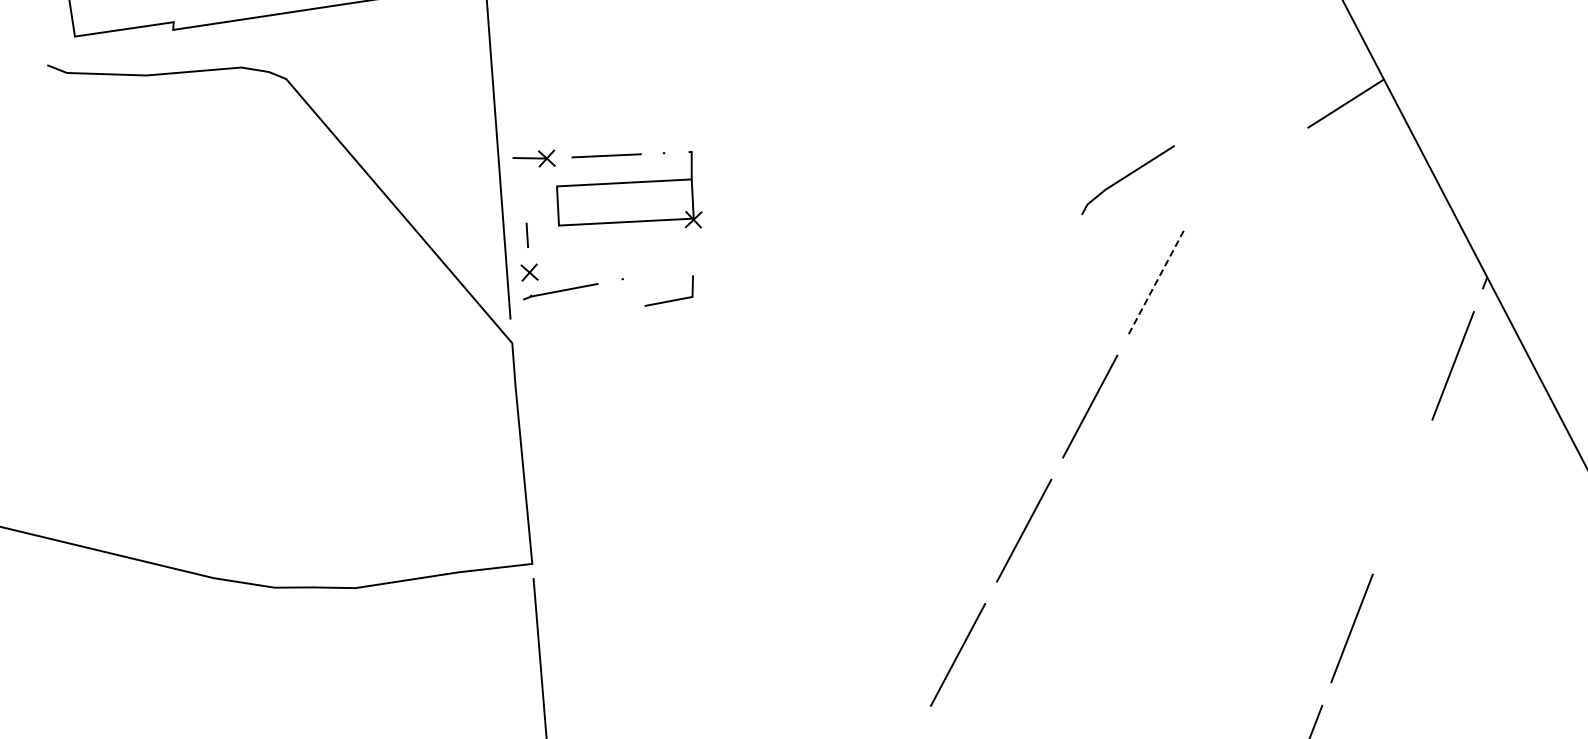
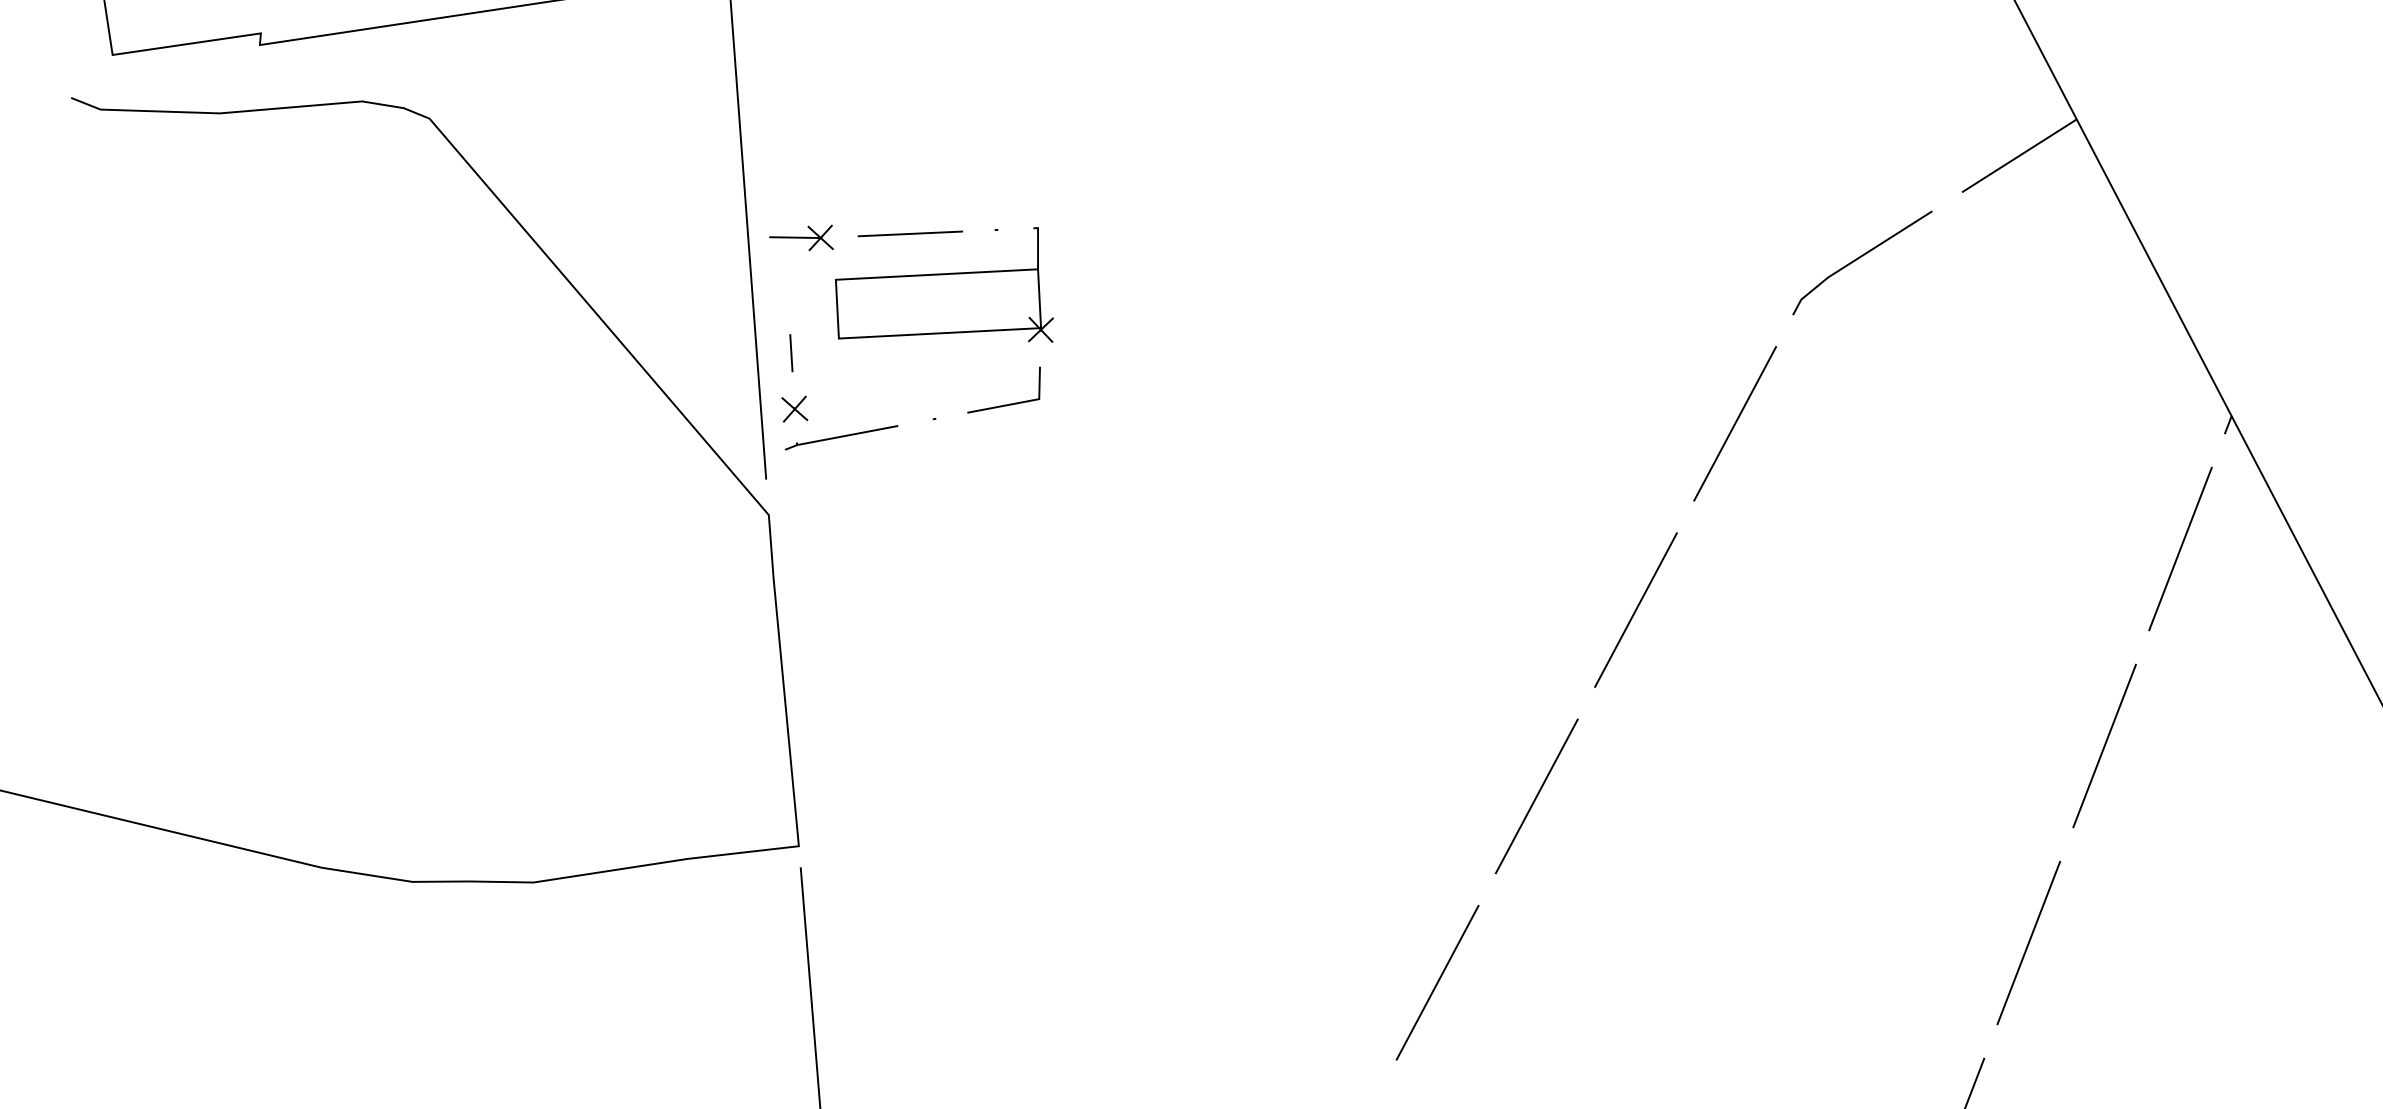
line: (1126, 177) -> (1859, 258), moved
line: (1156, 282) -> (1735, 423), dashed -> solid
line: (672, 299) -> (1009, 402), moved
line: (1402, 496) -> (2104, 745), added

